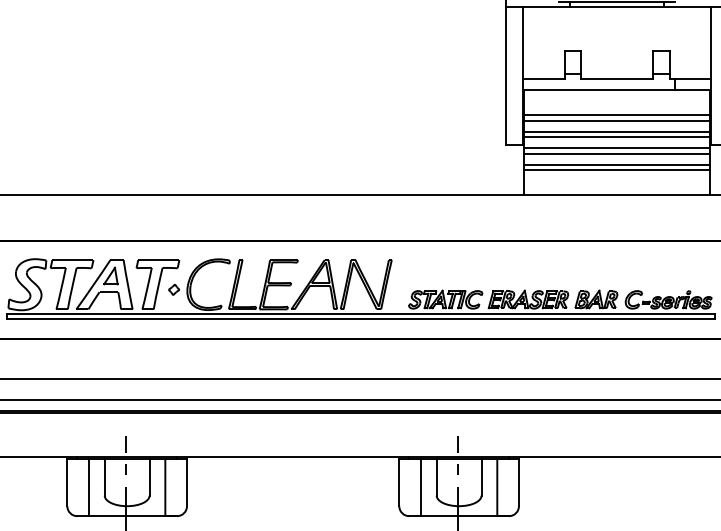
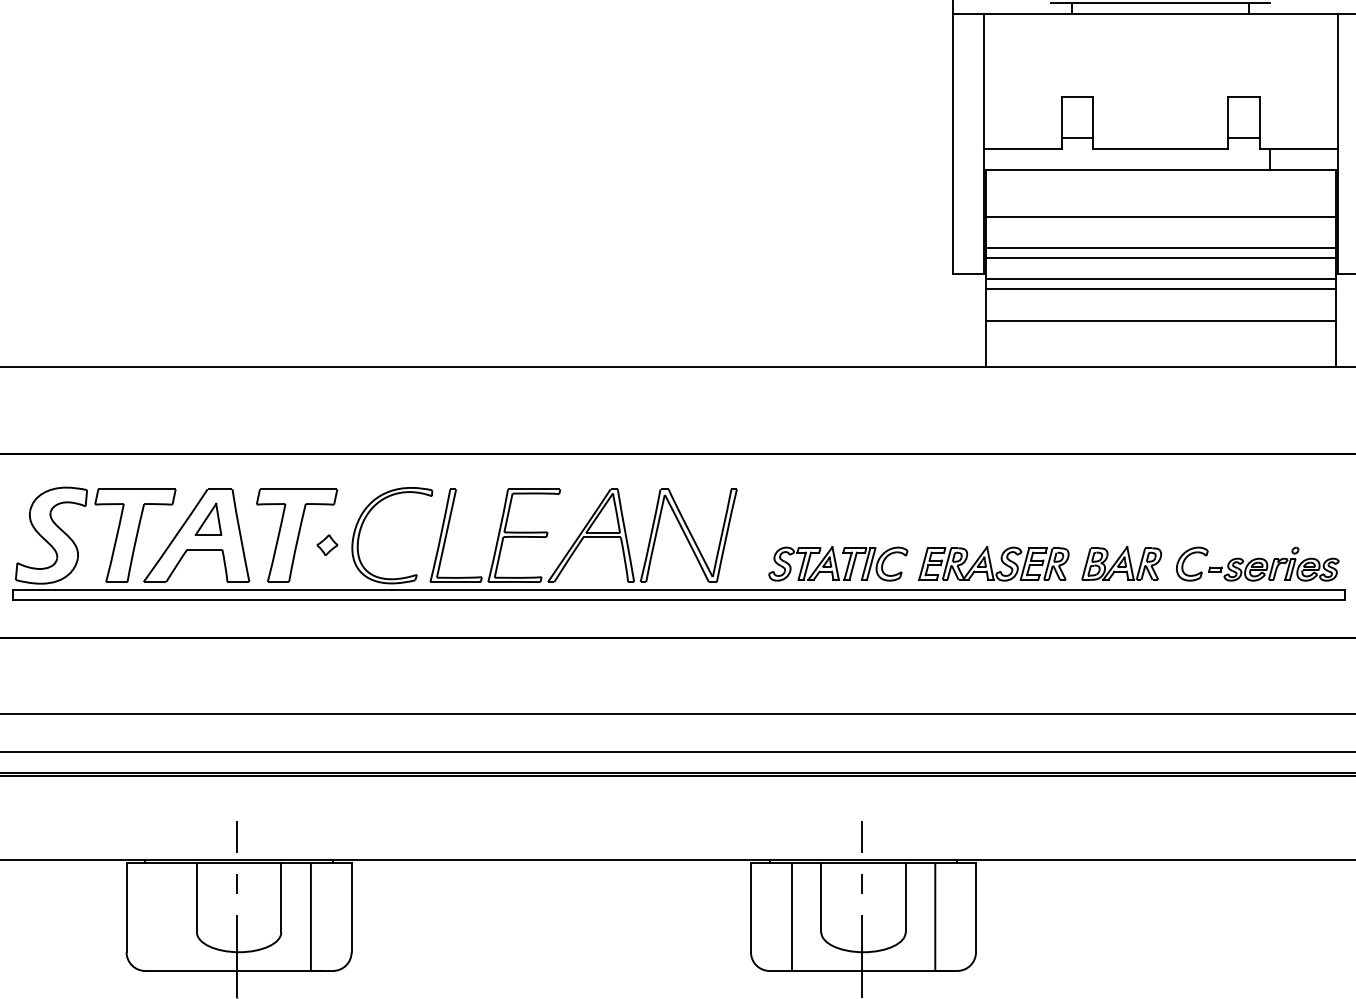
line: (617, 120) -> (1161, 226), removed
line: (617, 164) -> (1161, 309), removed
line: (88, 487) -> (166, 917), removed

